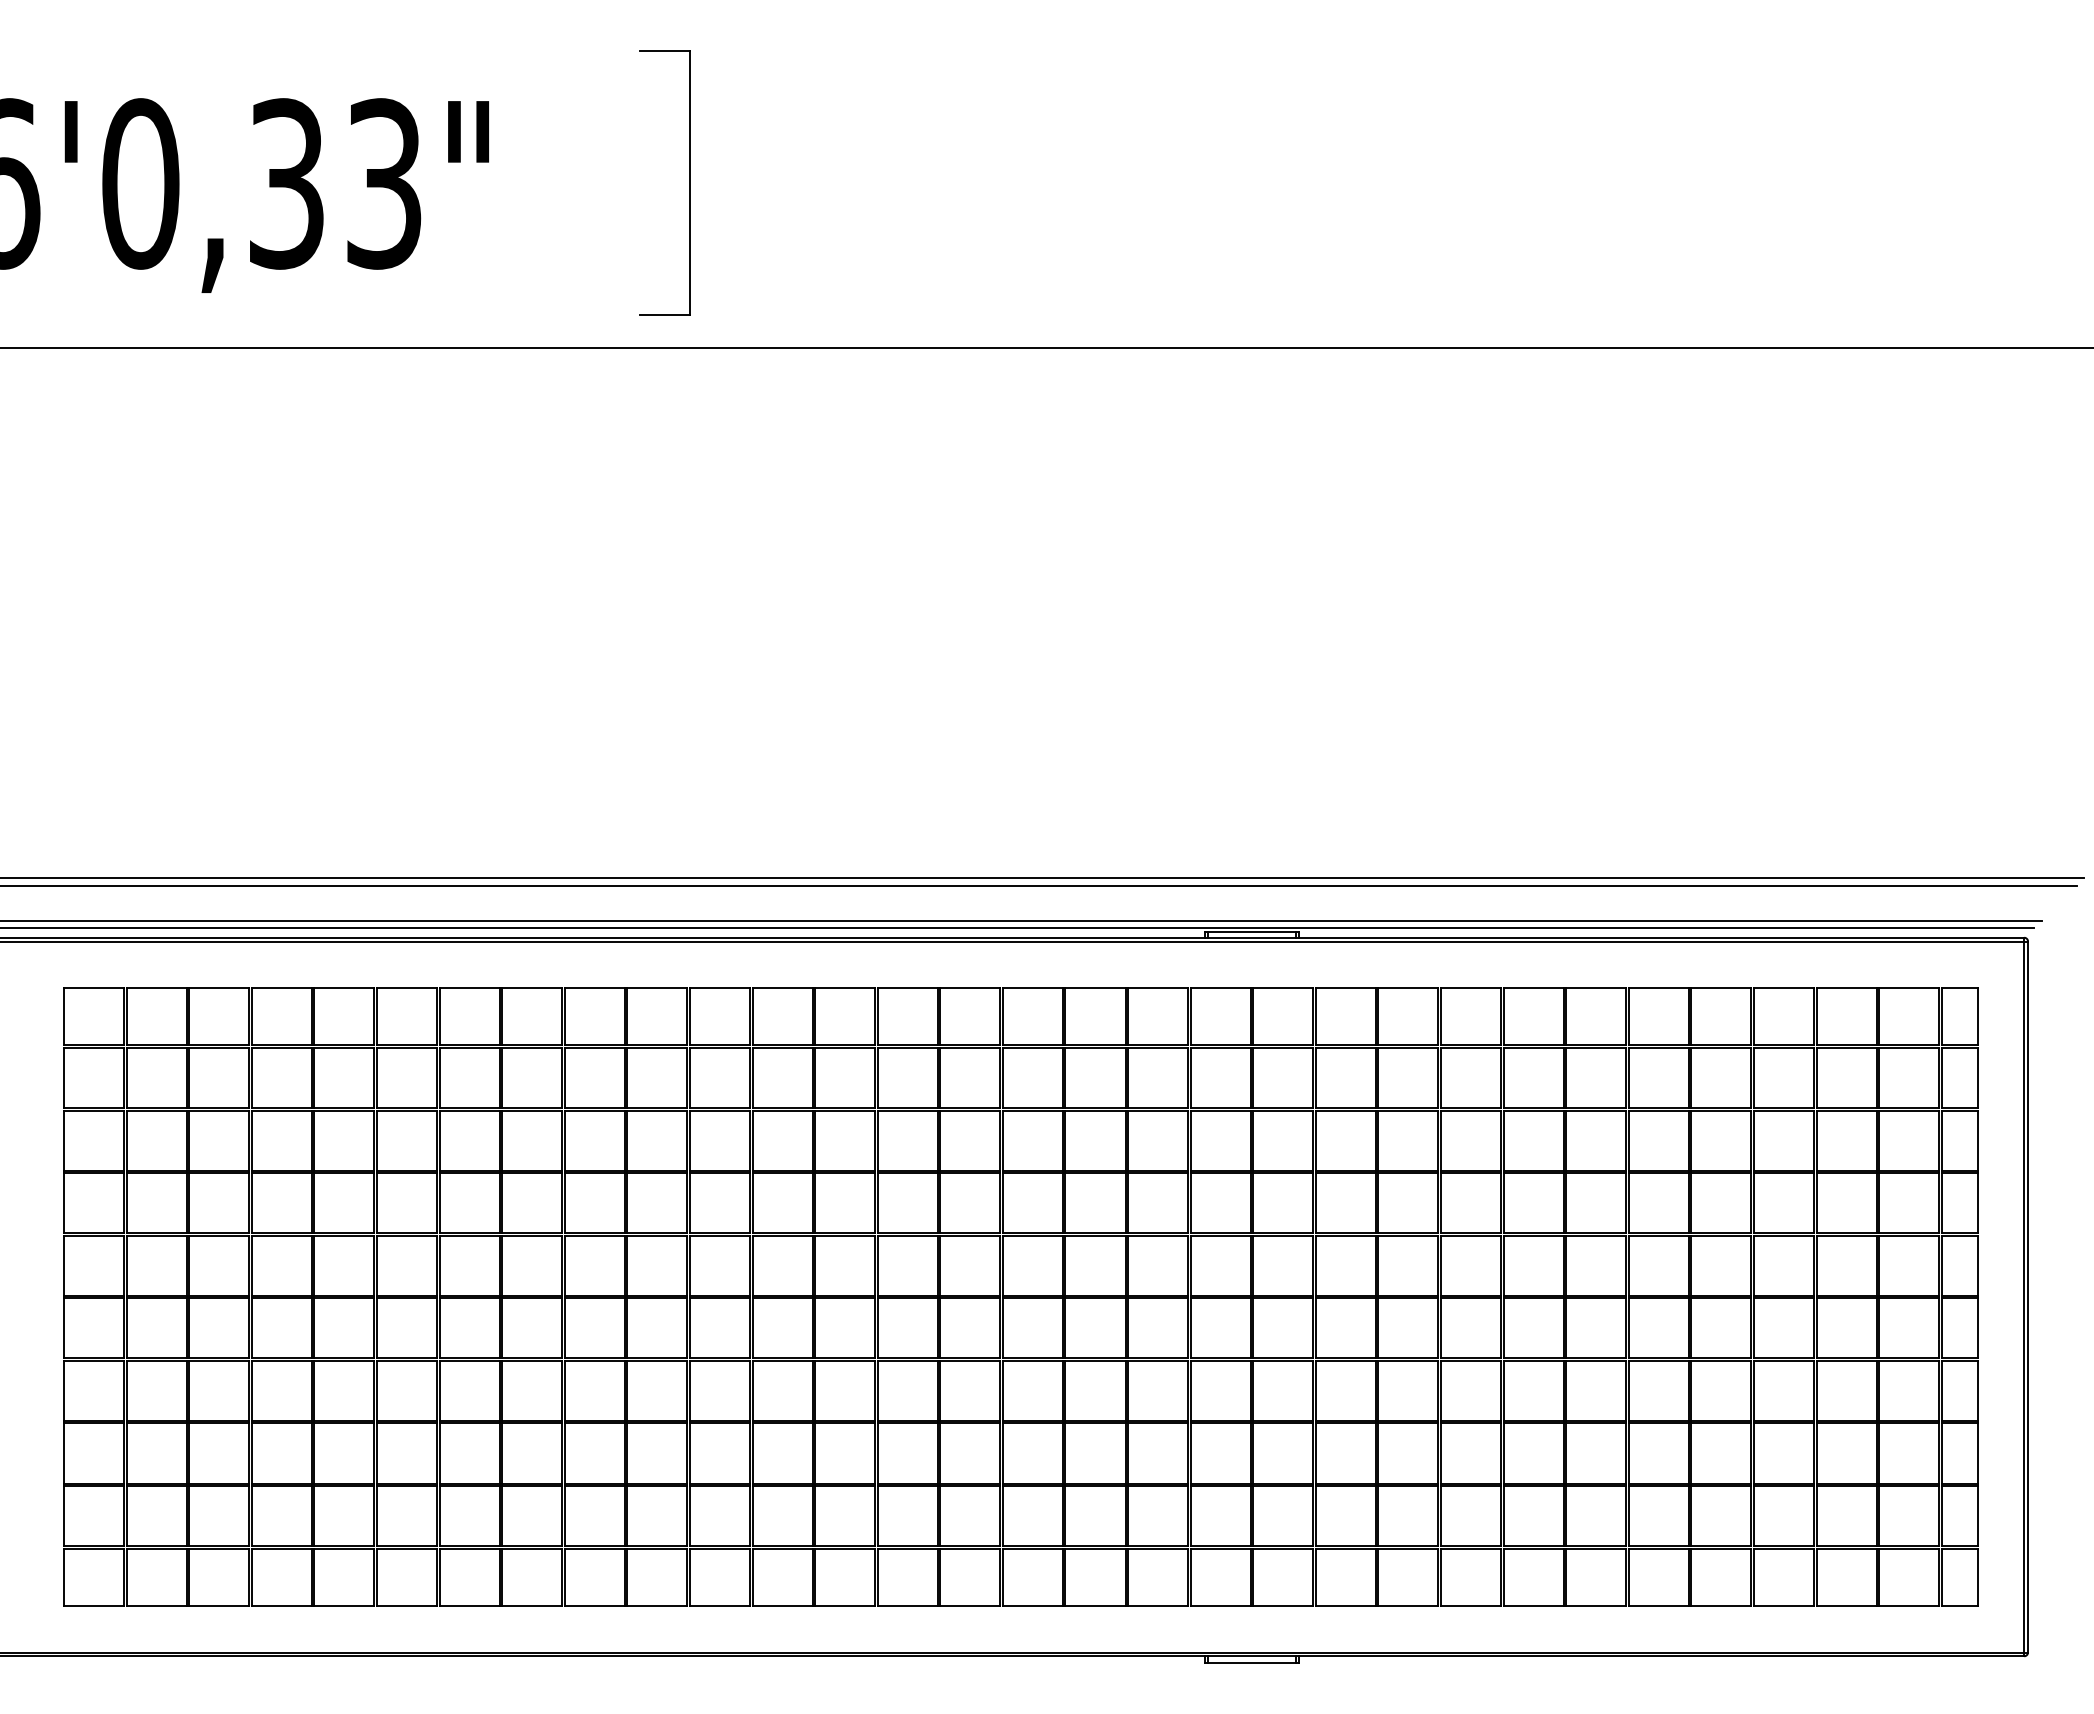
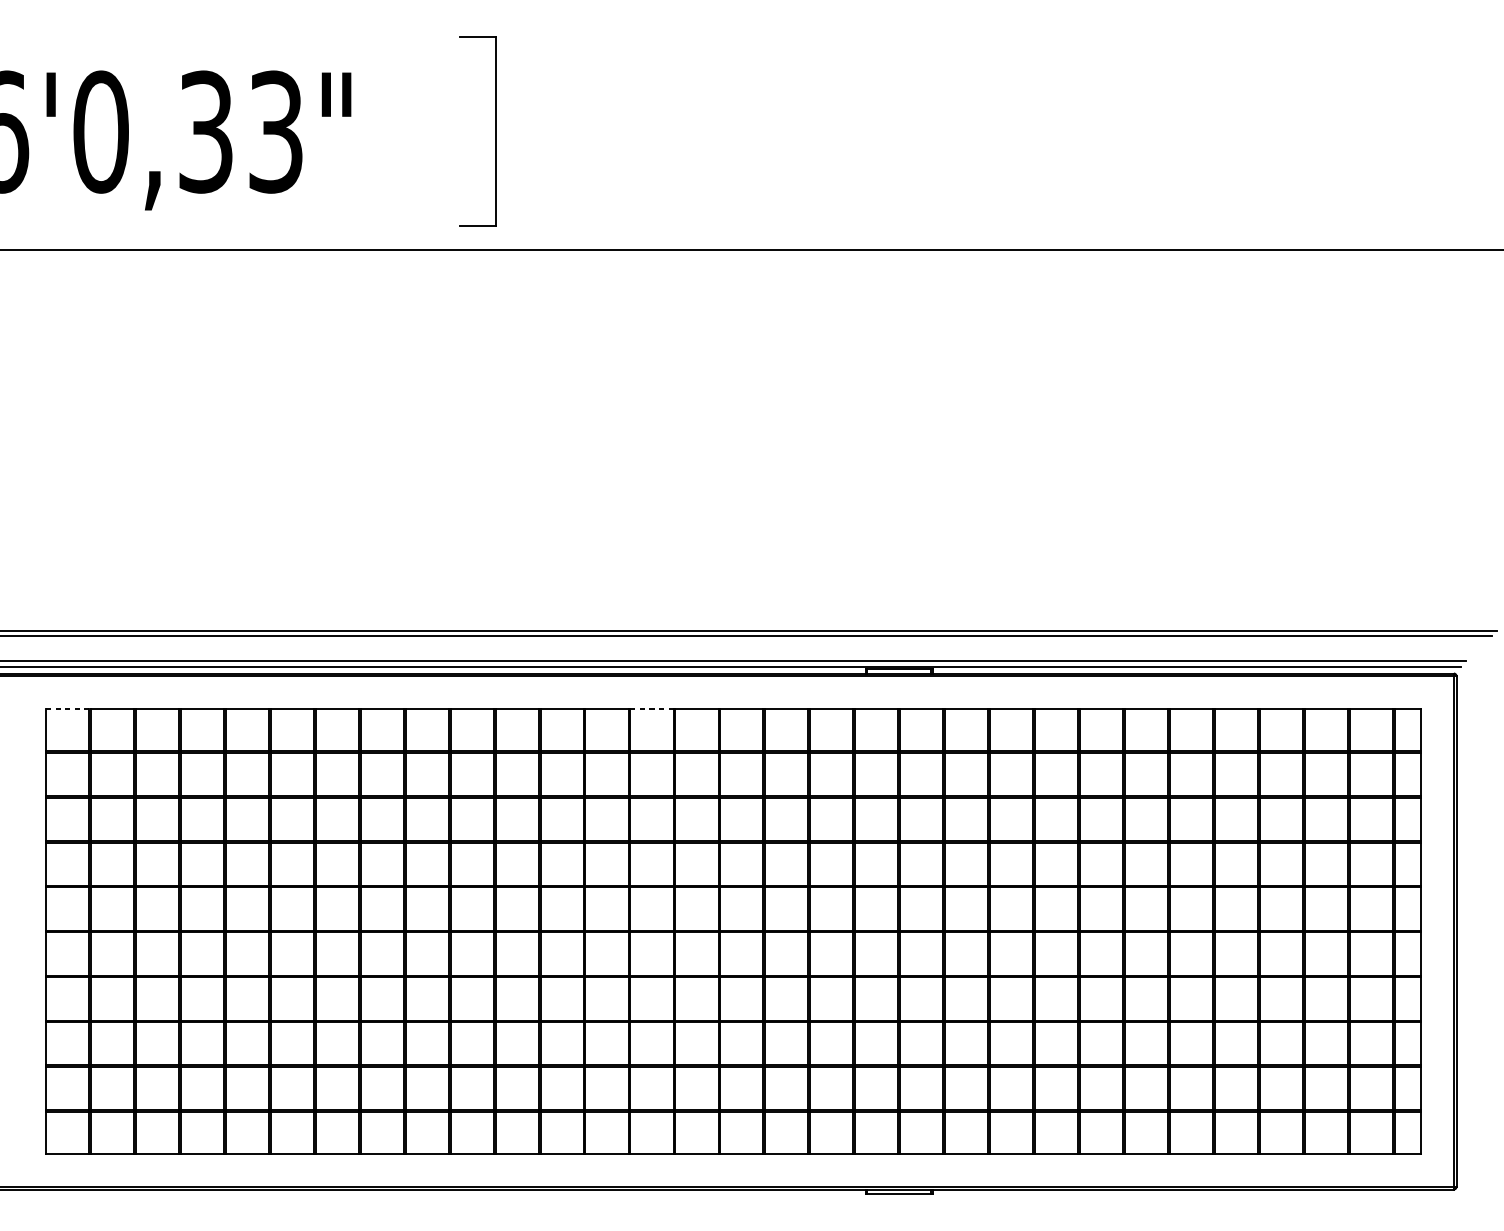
line: (93, 987) -> (67, 709), solid -> dashed
line: (907, 987) -> (651, 709), solid -> dashed

